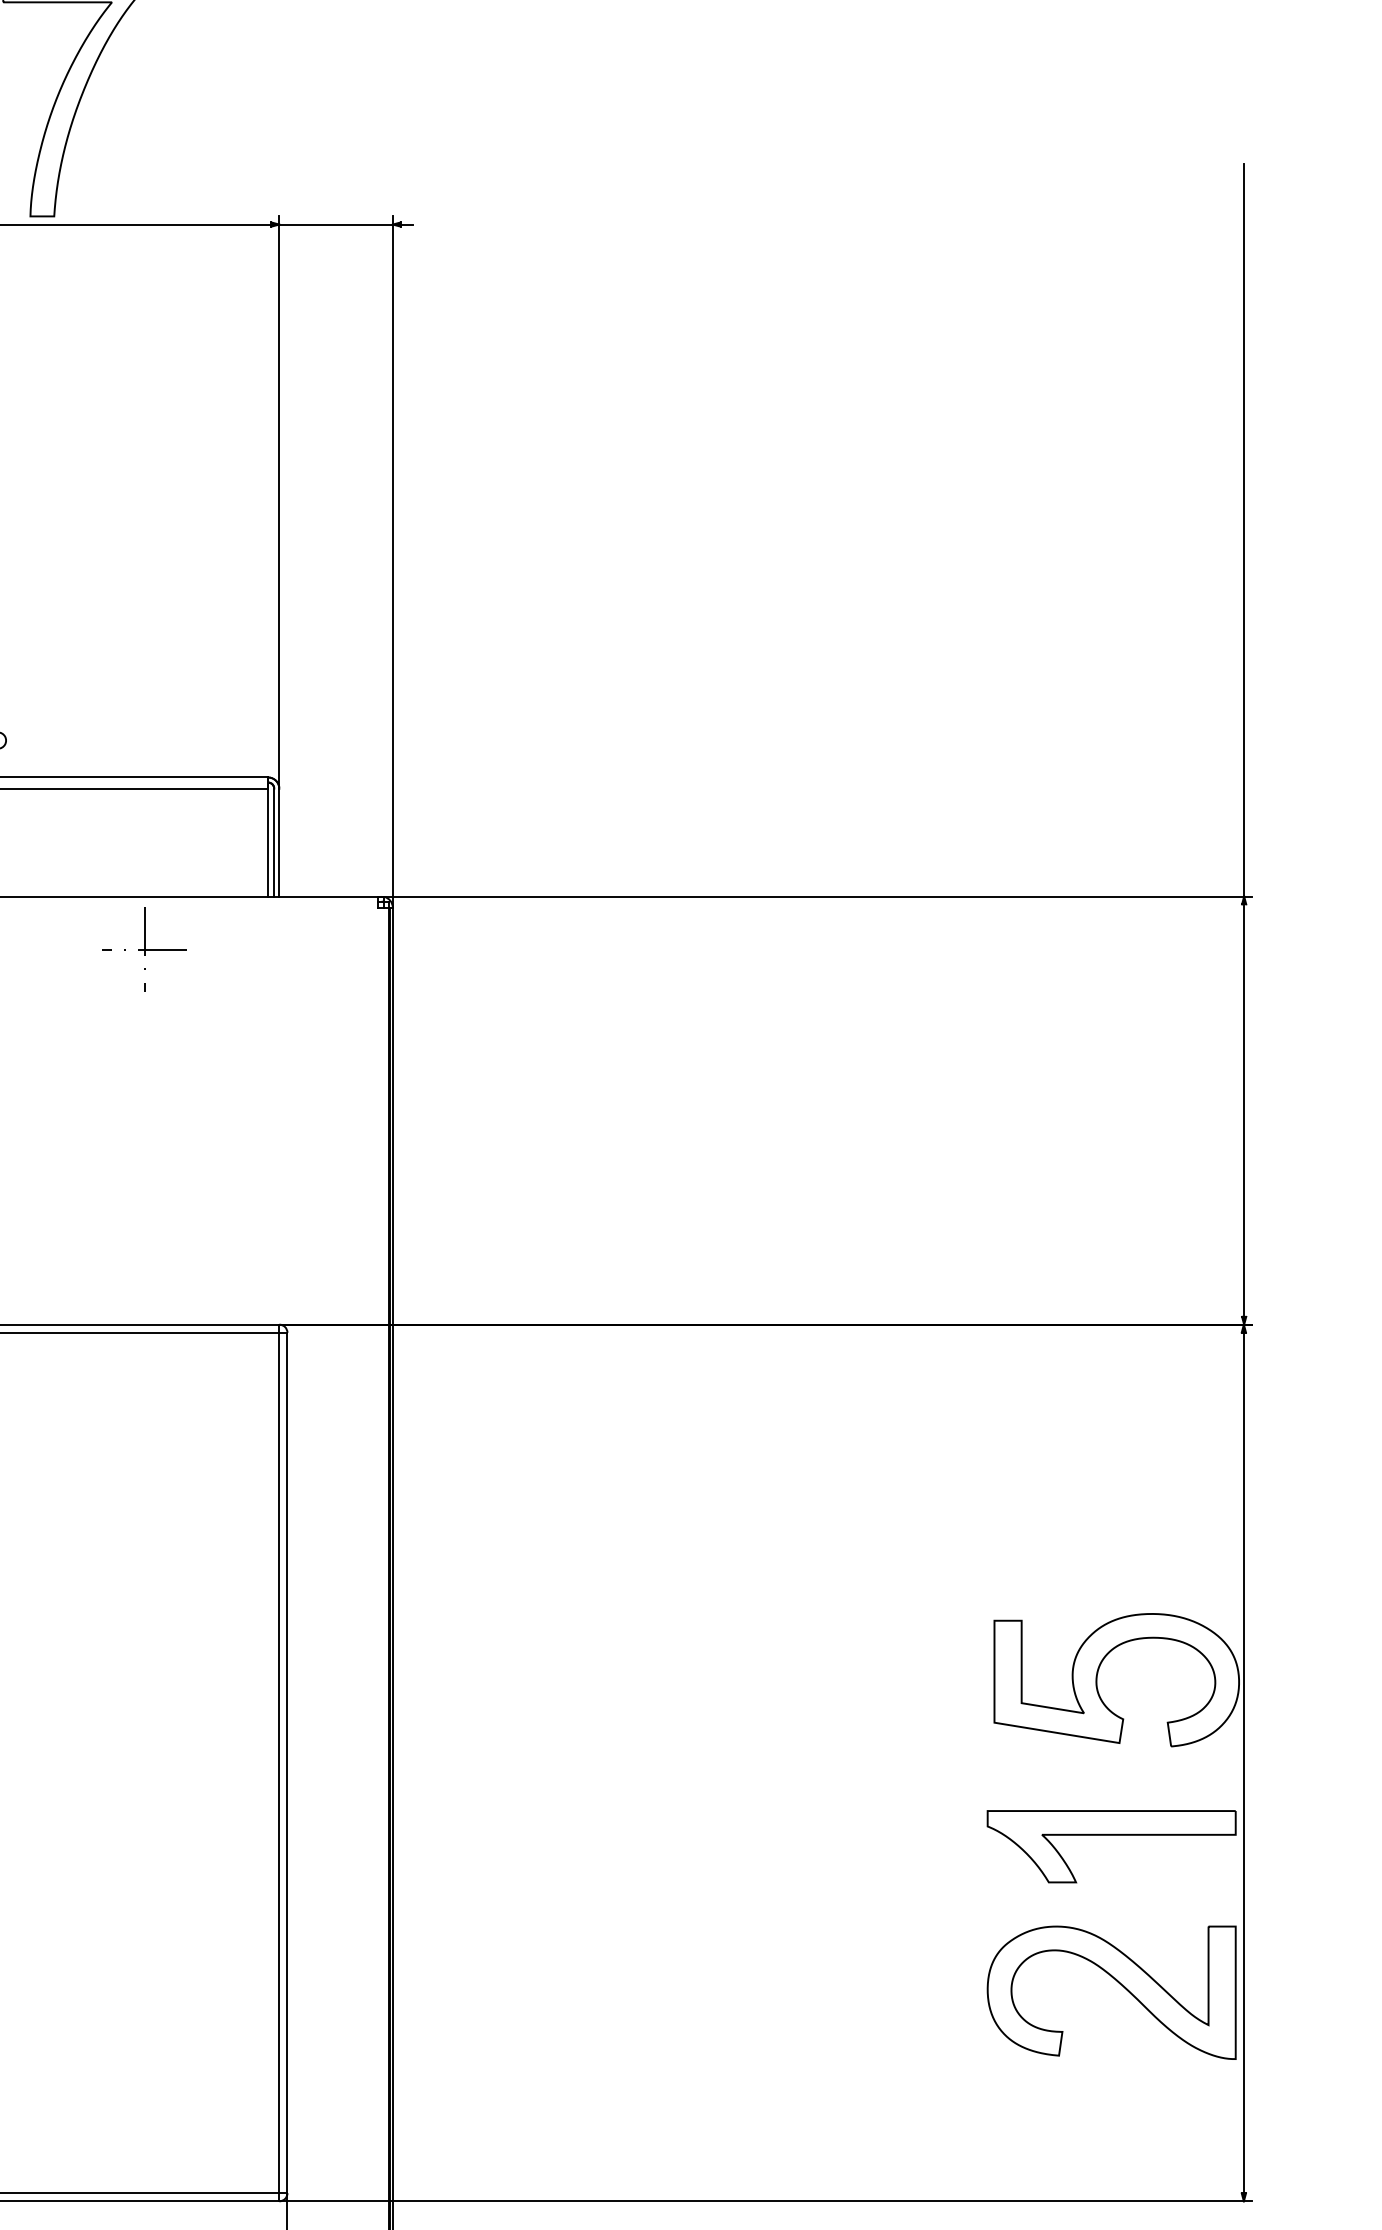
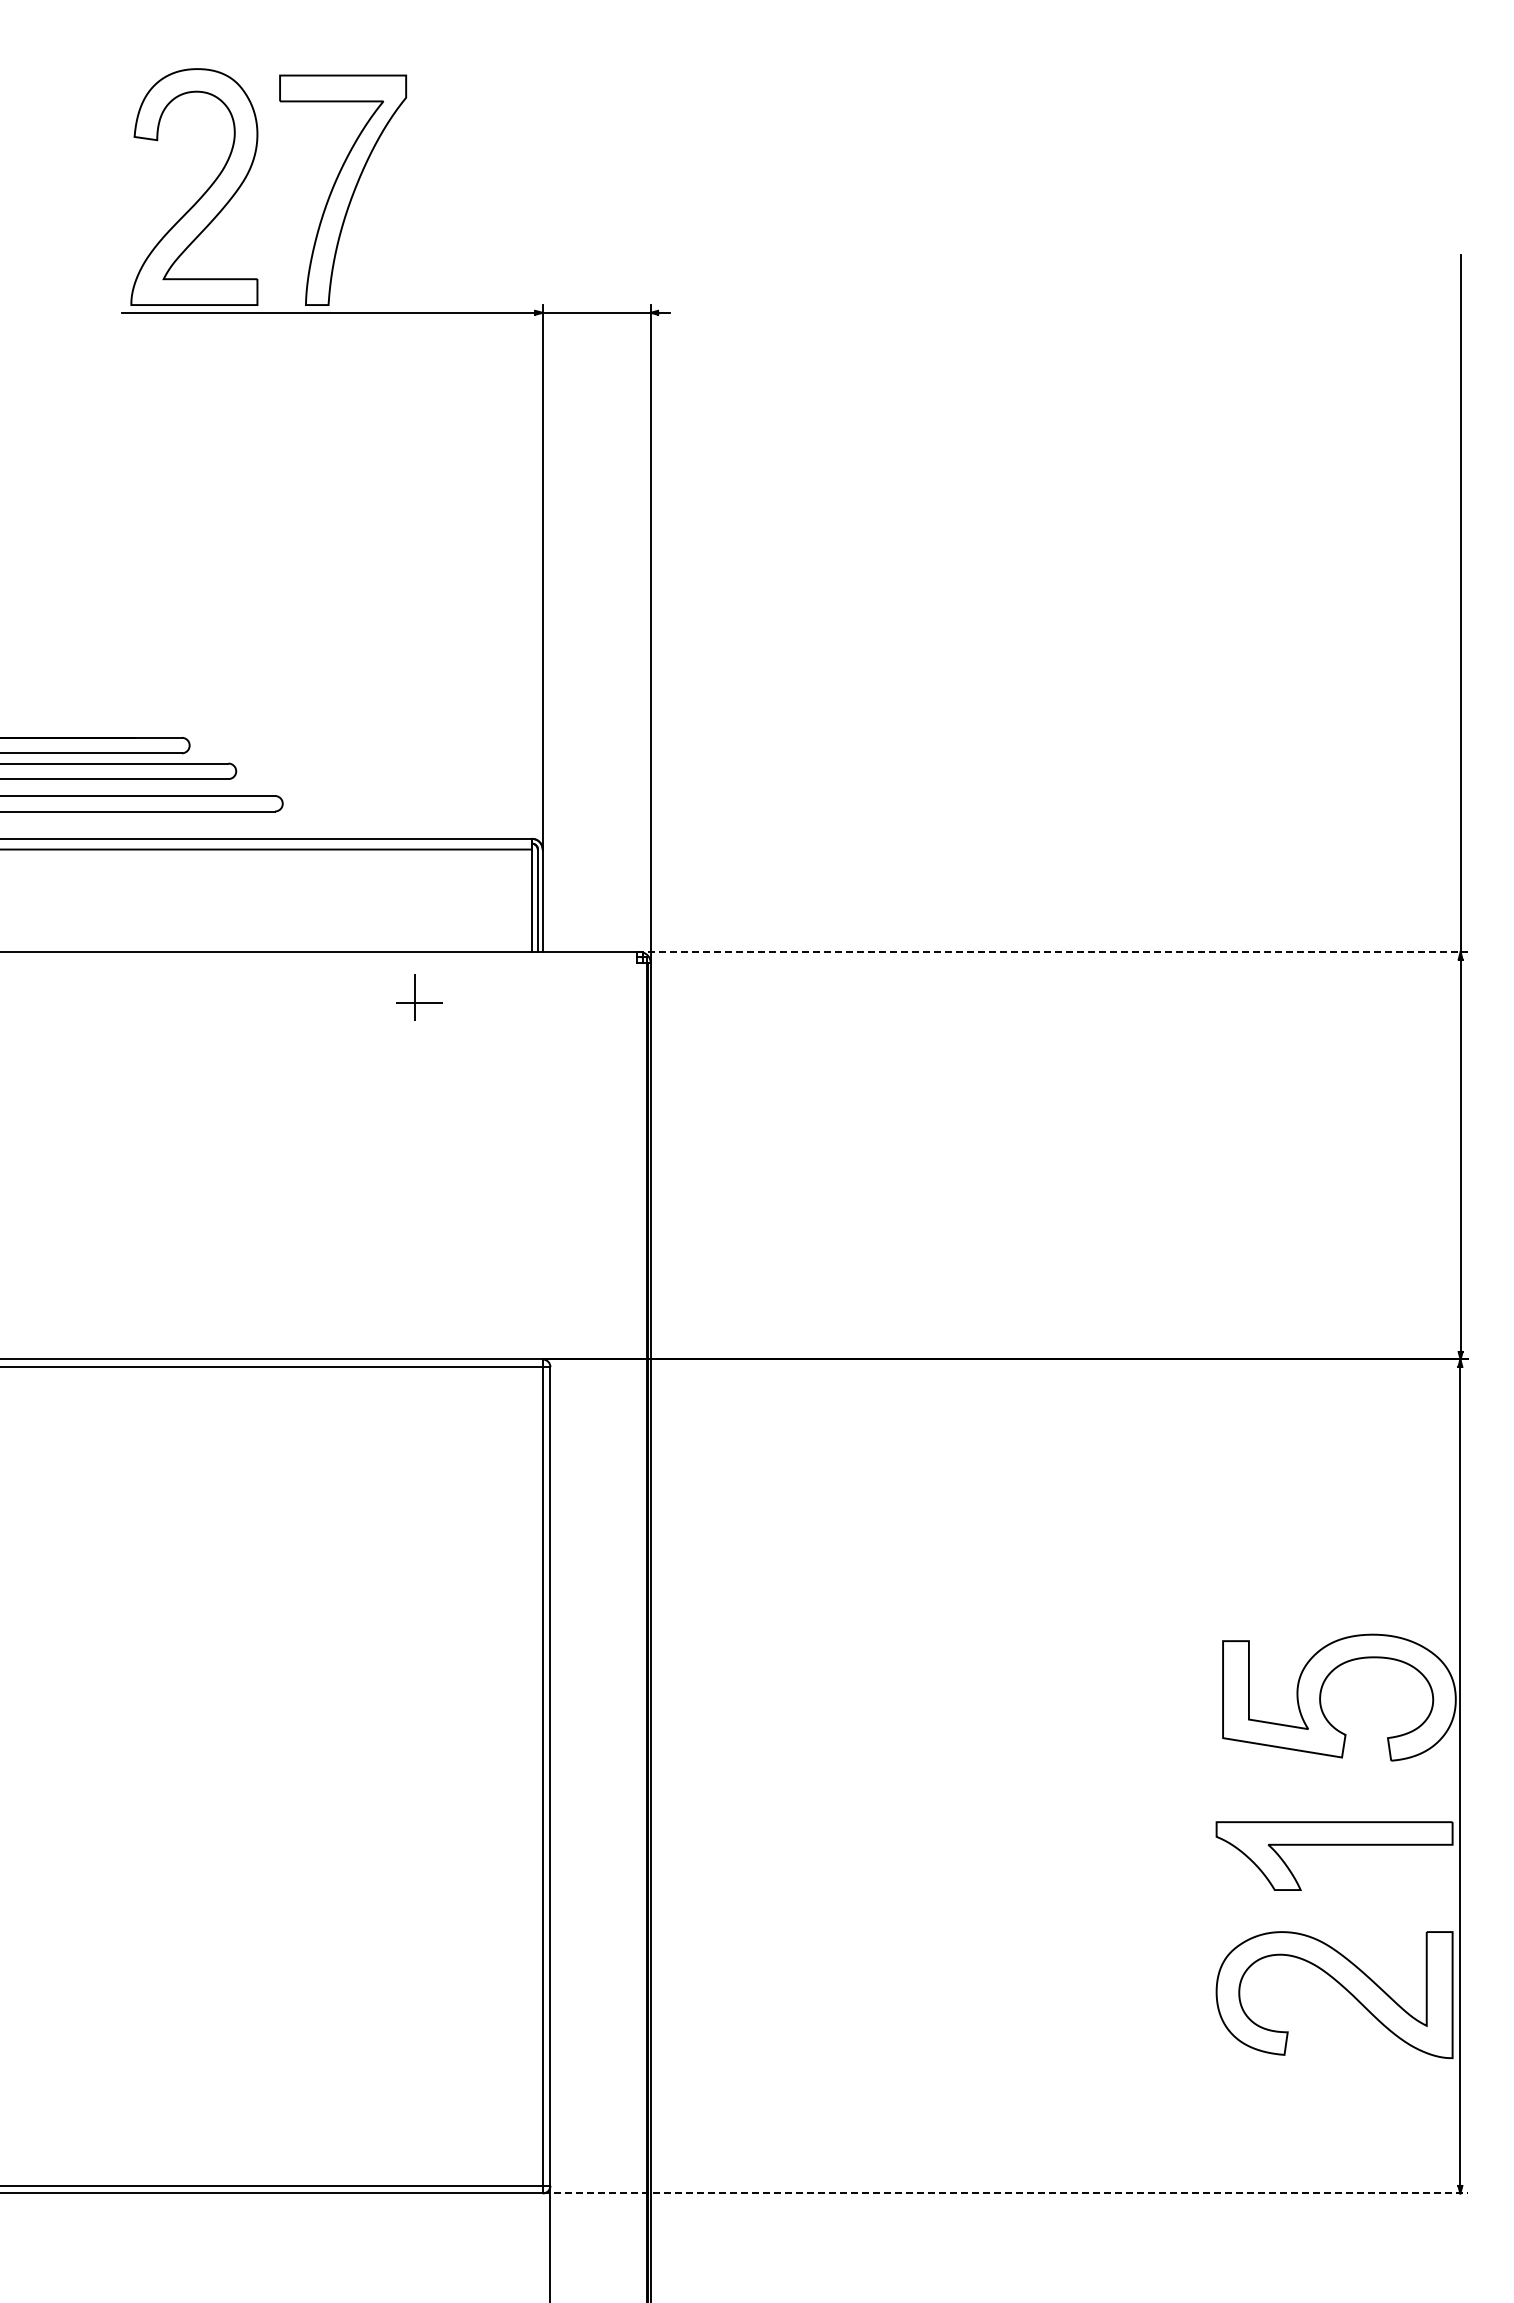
line: (815, 896) -> (1052, 952), solid -> dashed
part: (144, 949) -> (414, 1002), size x0.7
line: (765, 2201) -> (1005, 2193), solid -> dashed

